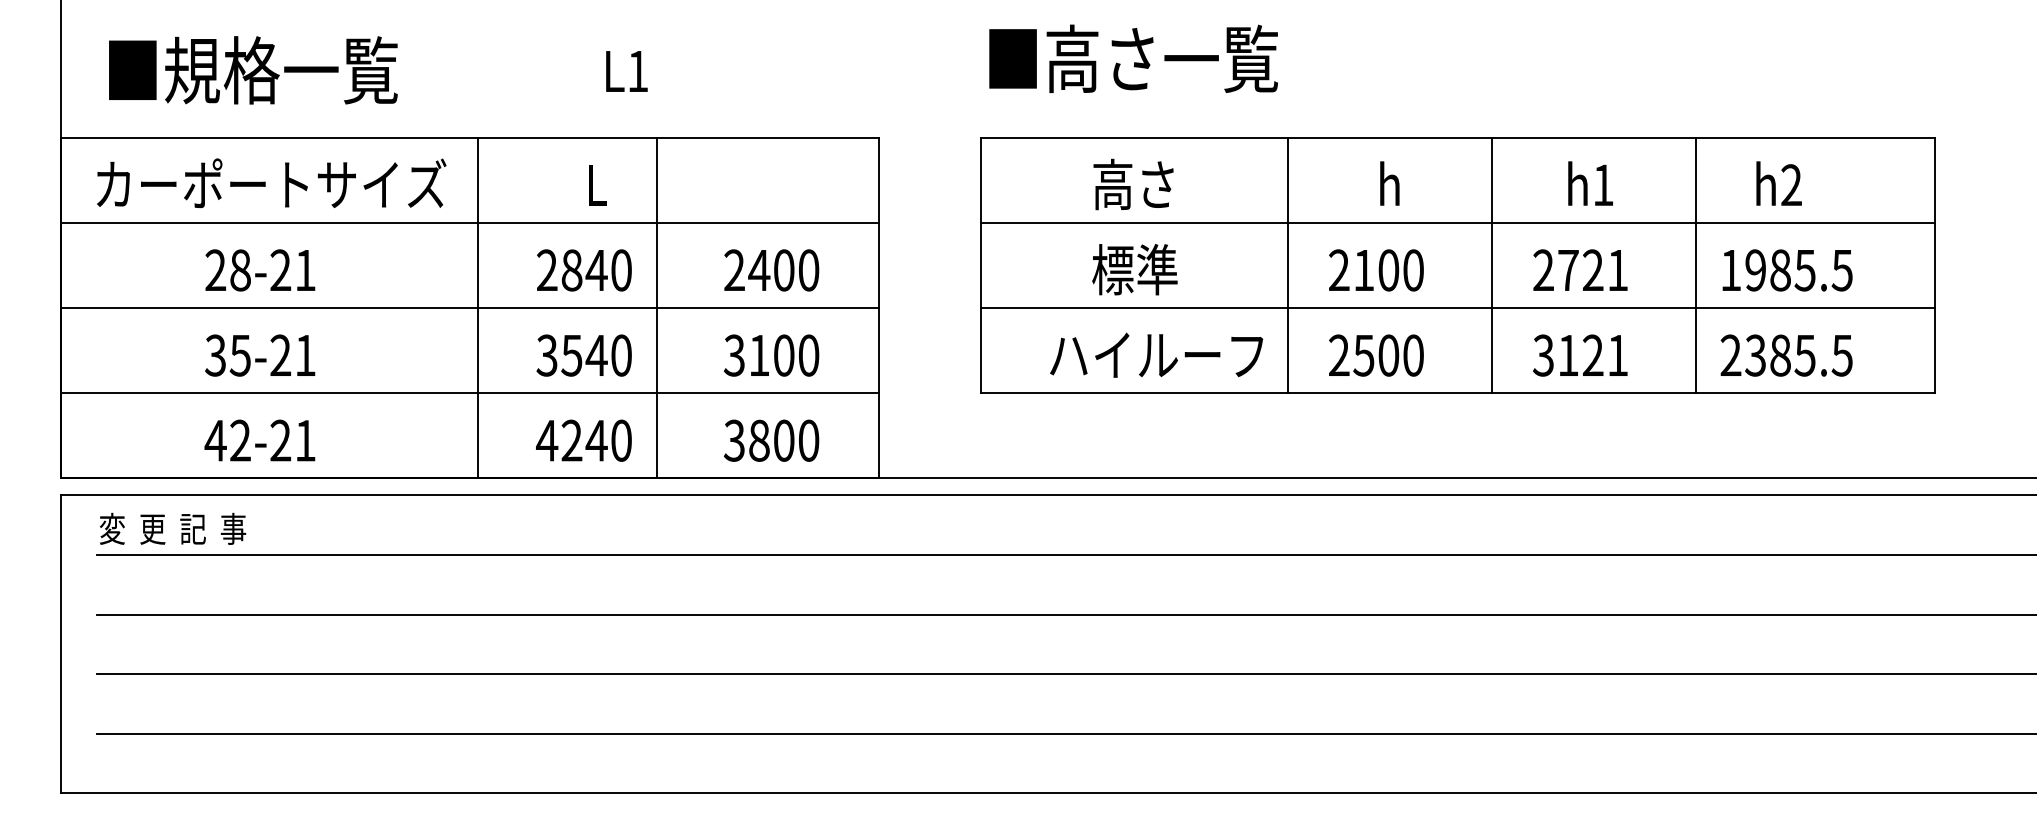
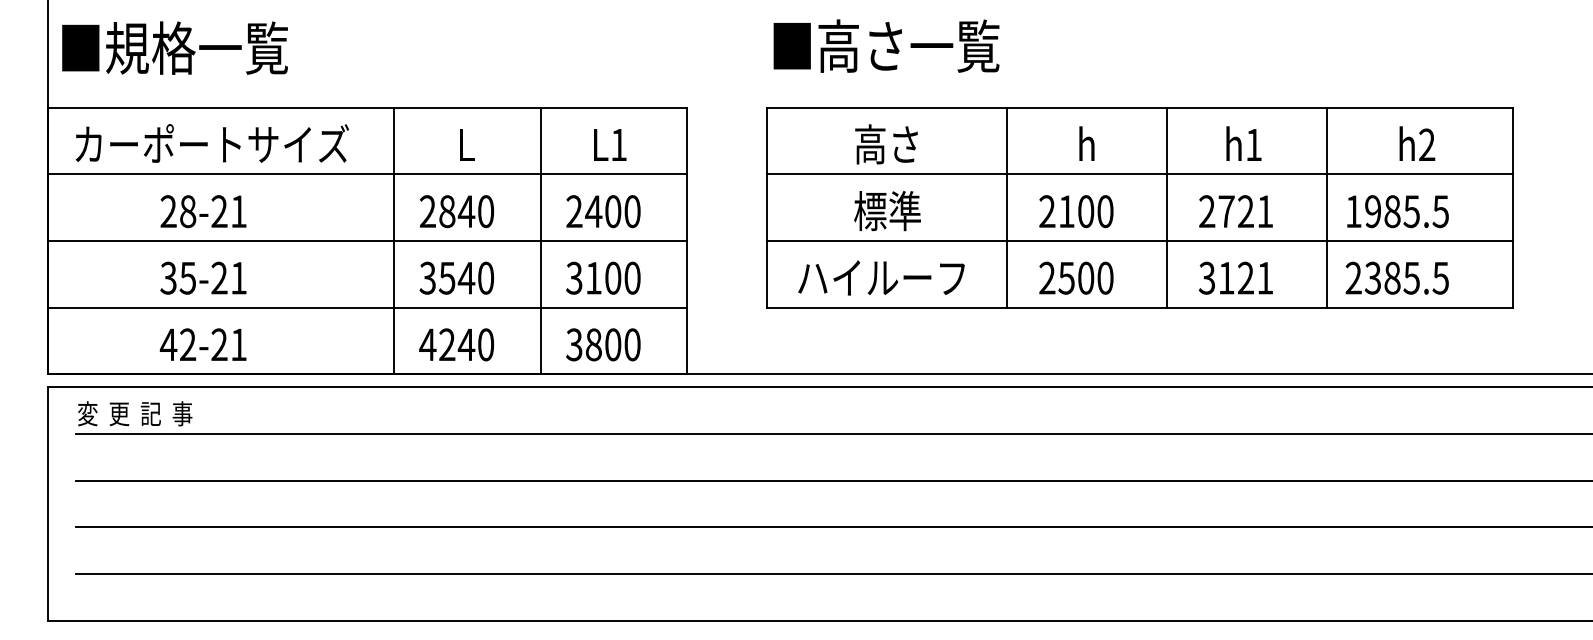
text: (252, 69) -> (174, 47), moved
text: (627, 70) -> (610, 144), moved
text: (1779, 183) -> (1417, 143), moved
line: (478, 307) -> (394, 240), moved
line: (656, 307) -> (540, 240), moved
text: (1156, 354) -> (881, 277), moved

